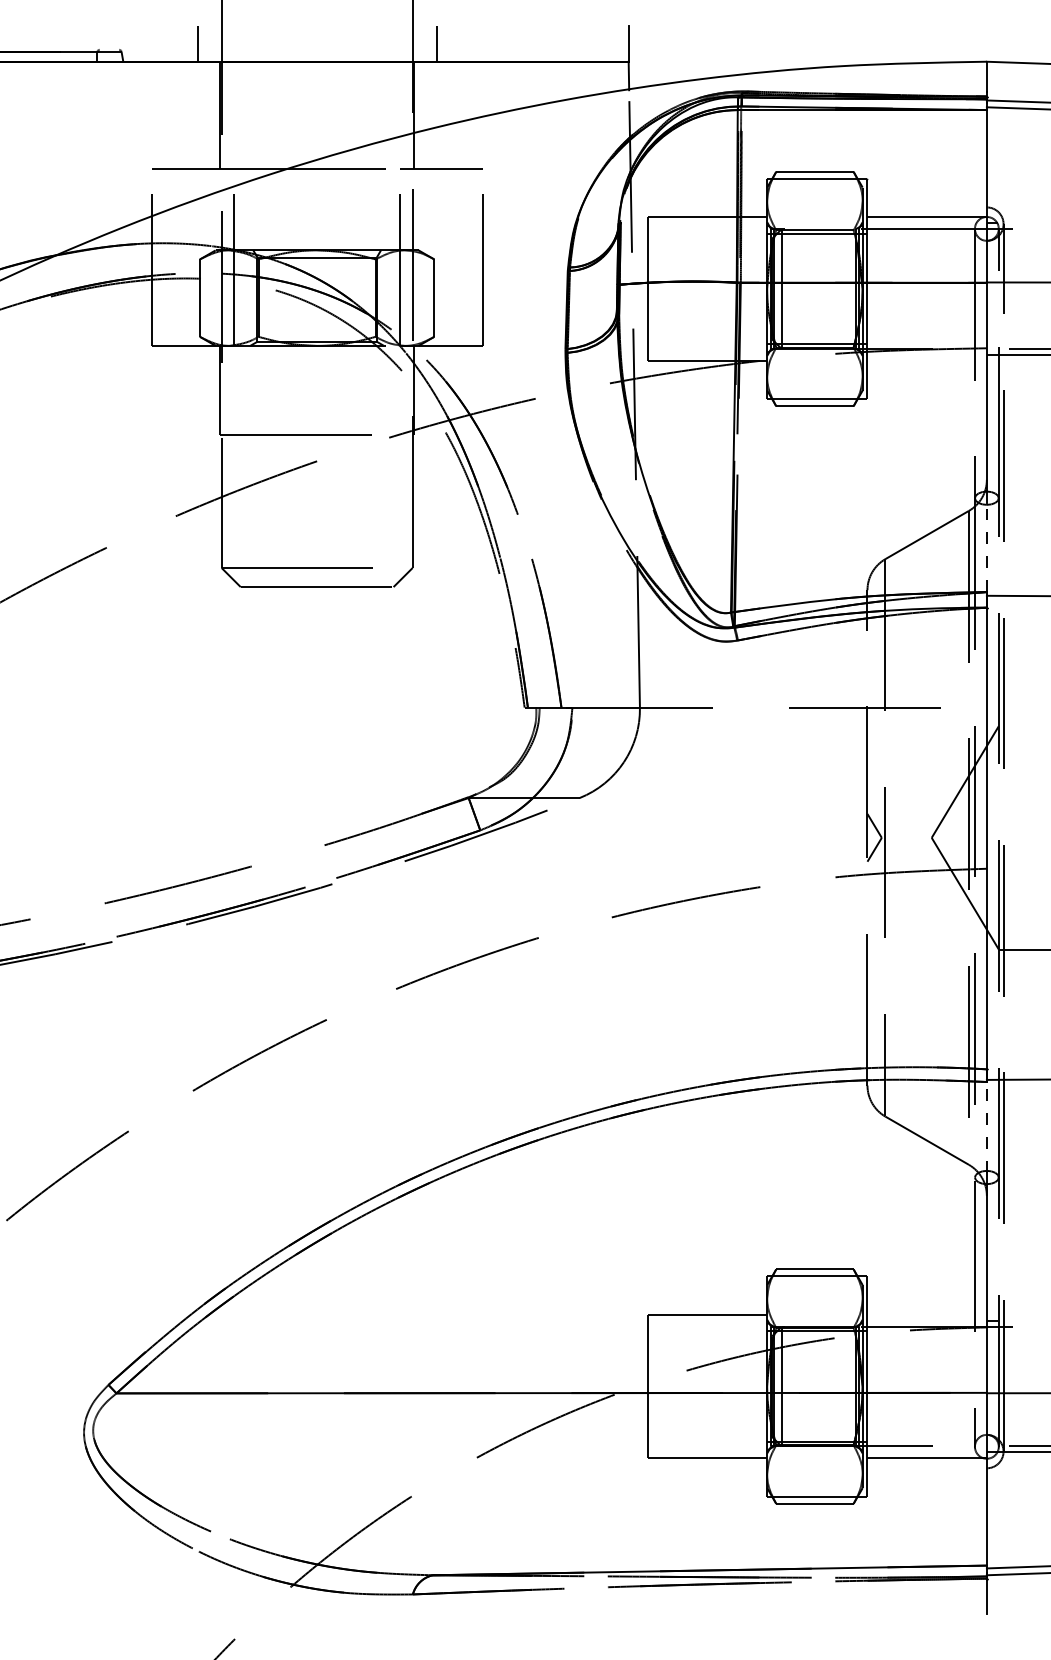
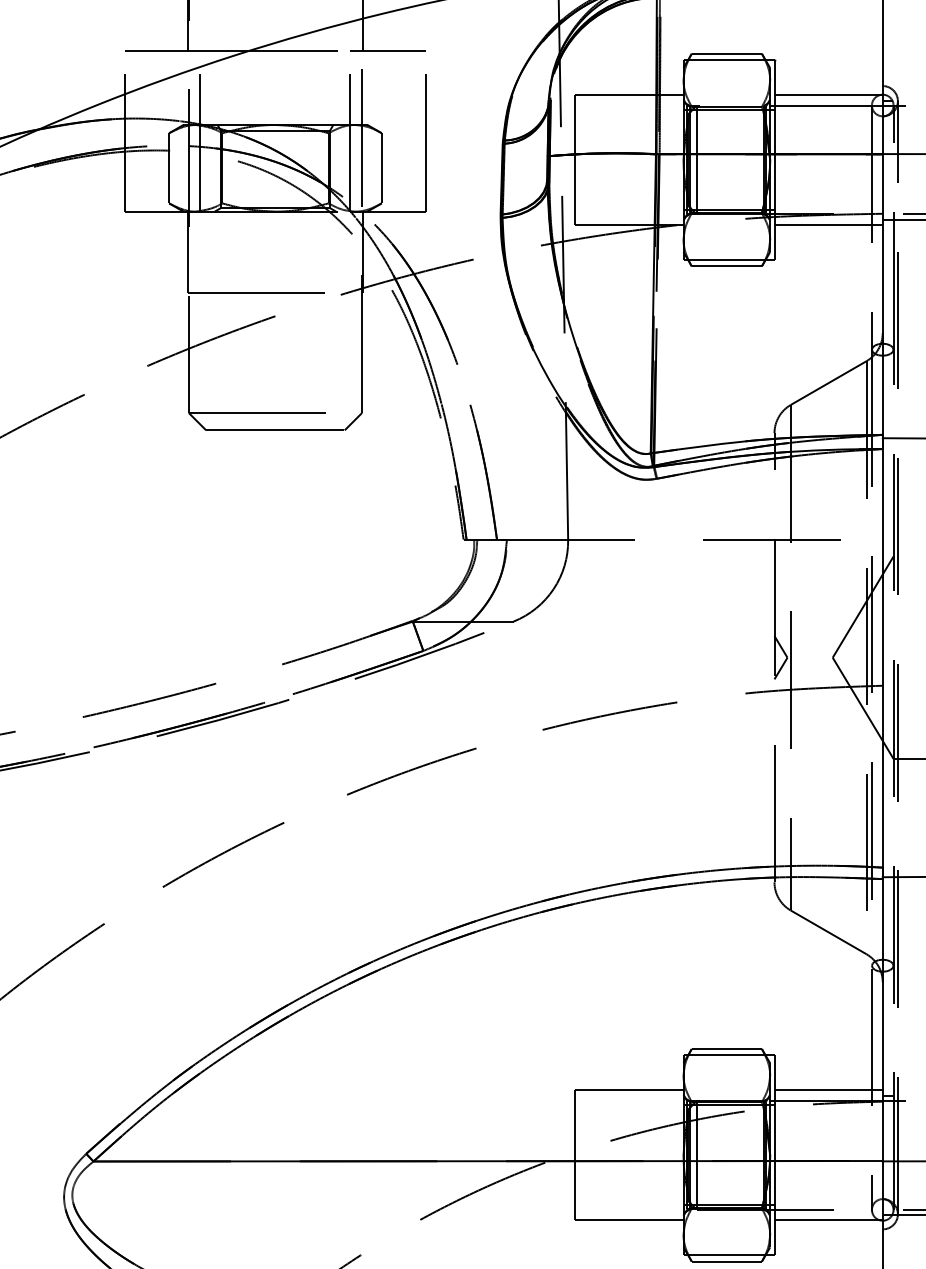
line: (926, 360) -> (828, 224), added
line: (986, 547) -> (882, 394), dashed -> solid
line: (986, 1126) -> (882, 919), dashed -> solid
line: (926, 1314) -> (828, 1089), added

